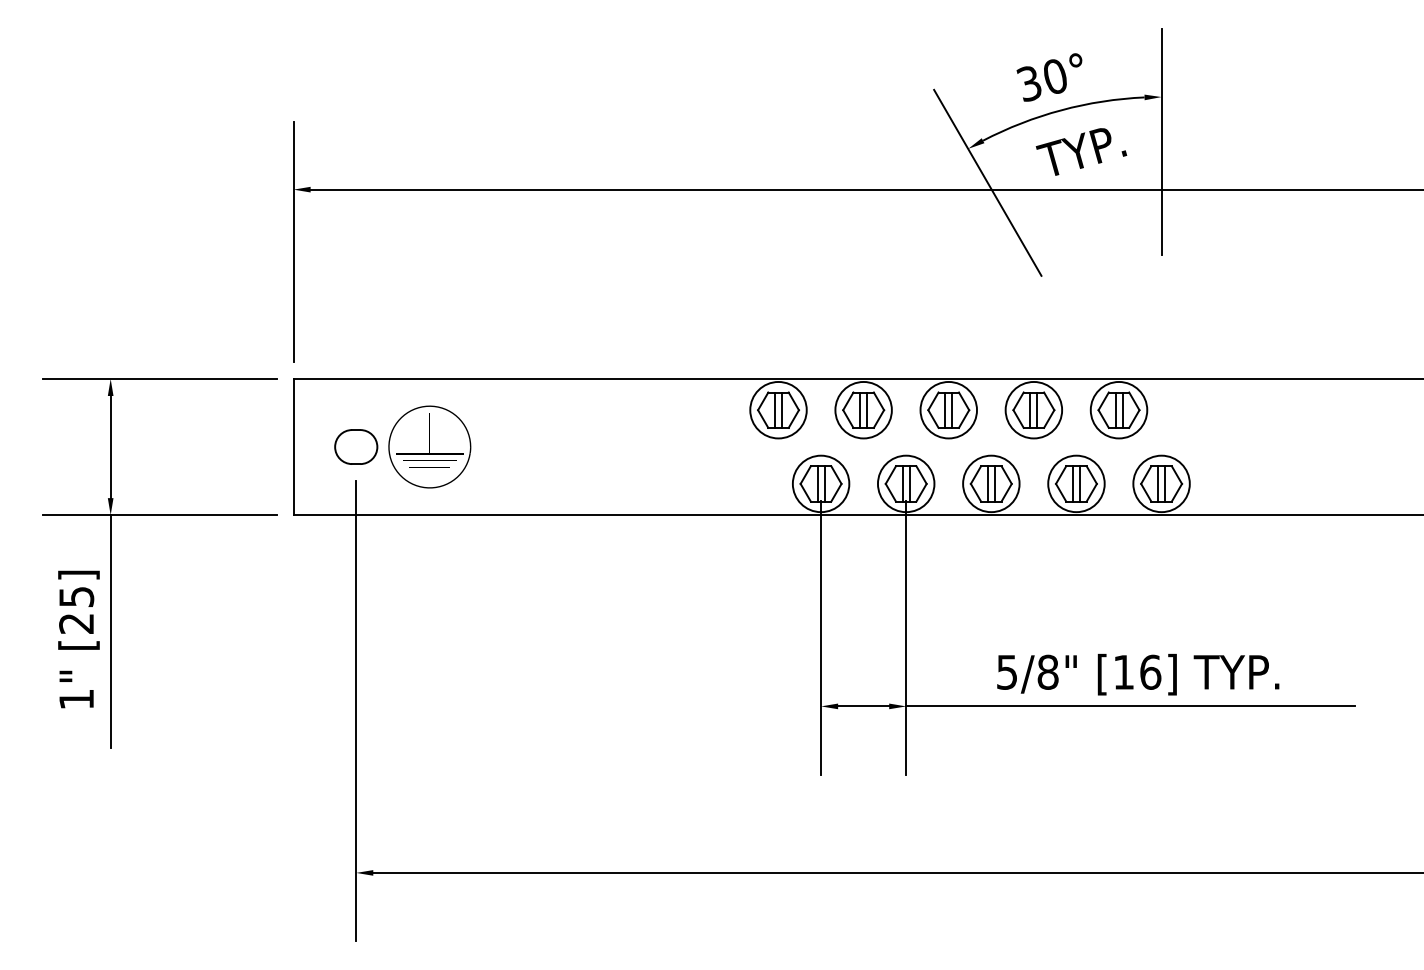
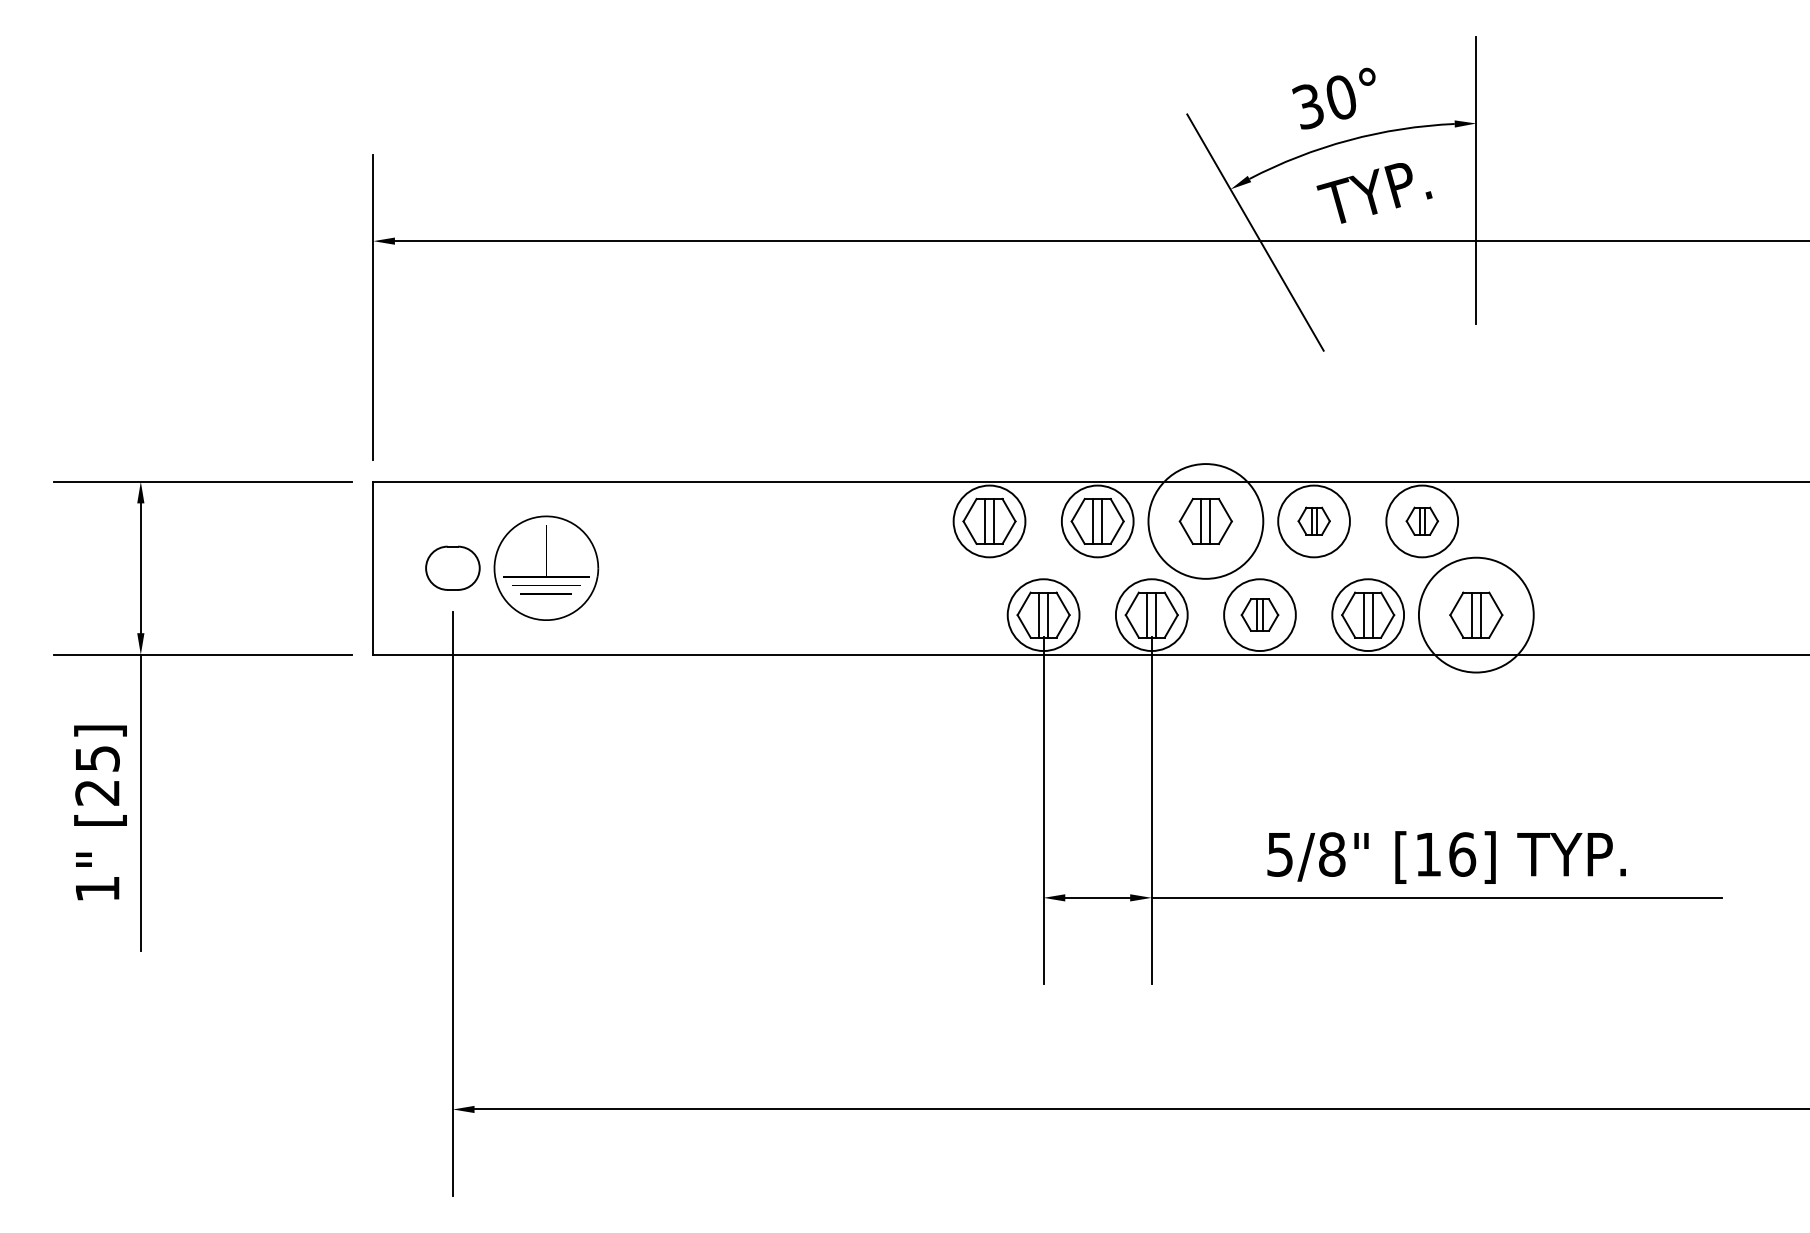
part: (1034, 409) -> (1314, 520), size x0.6
part: (1119, 409) -> (1422, 520), size x0.6
circle: (948, 410) -> (1205, 521), size x1.6
part: (990, 483) -> (1259, 614), size x0.7
circle: (1161, 484) -> (1476, 615), size x1.6

